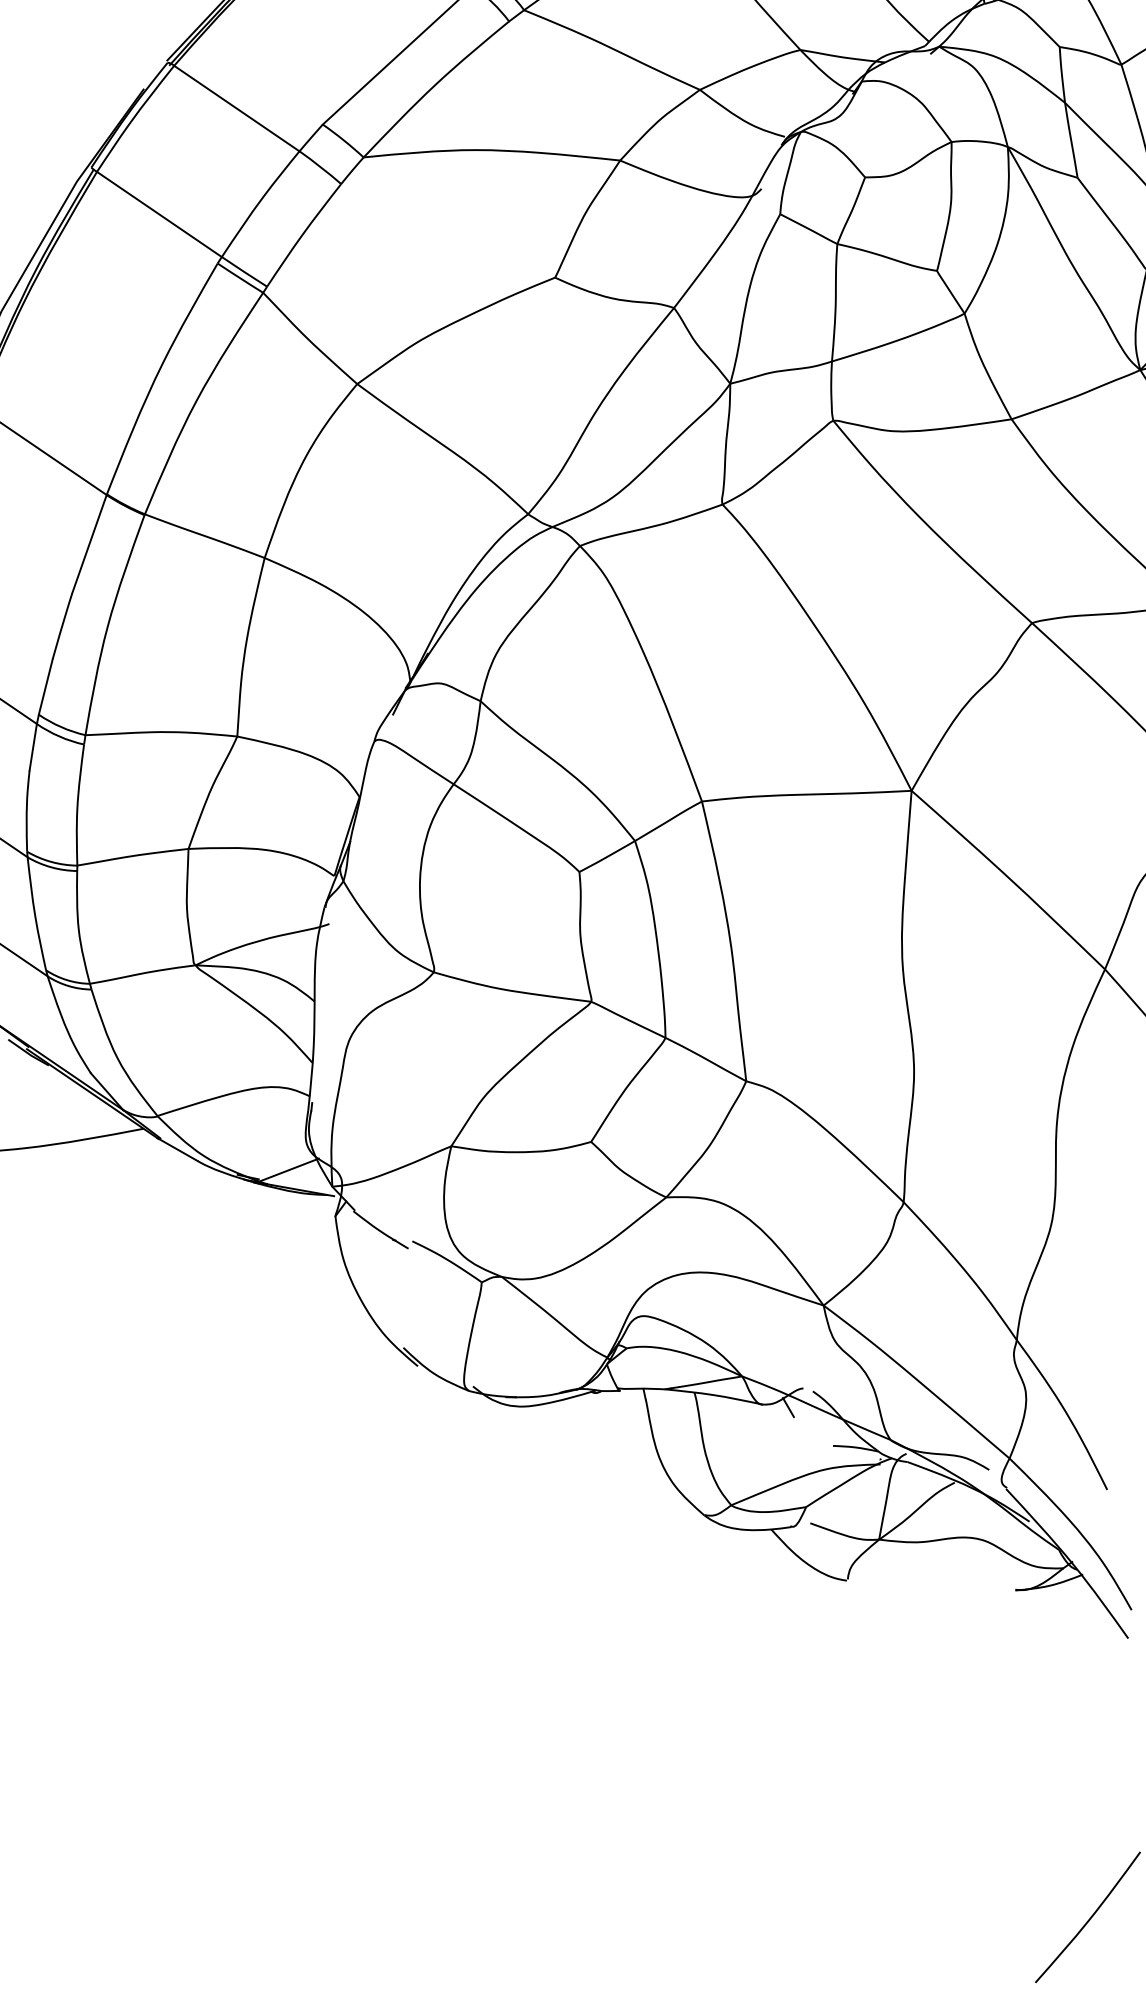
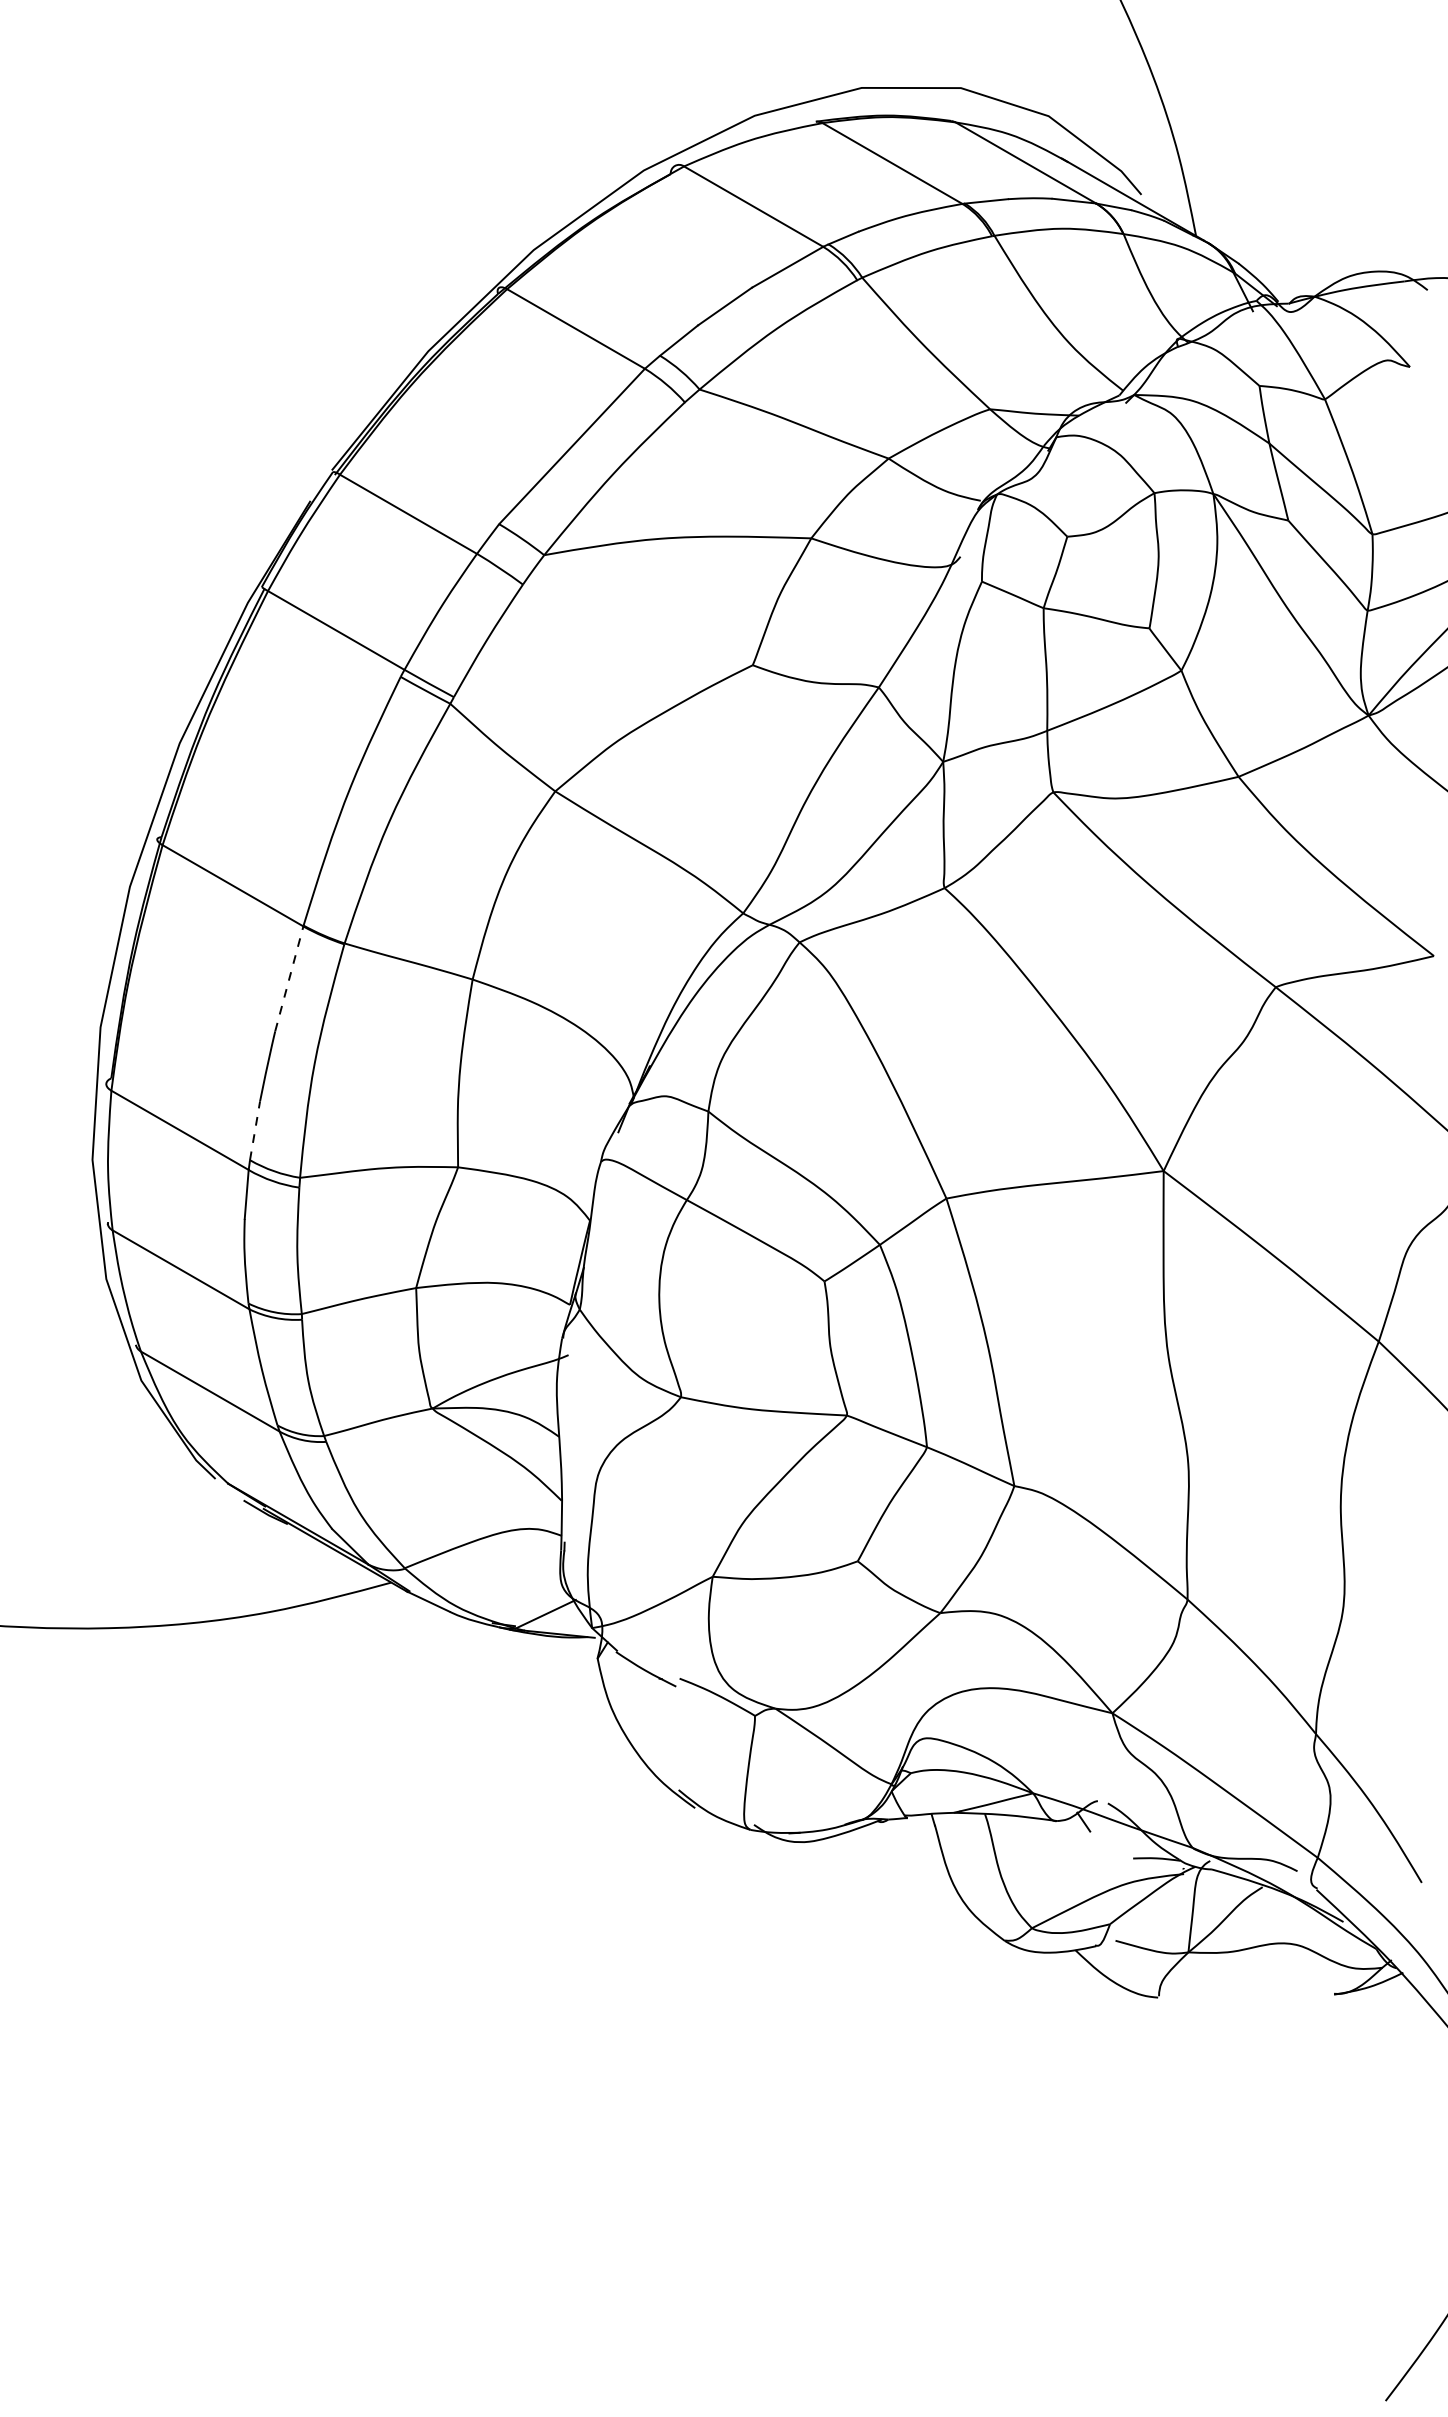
line: (89, 543) -> (289, 978), solid -> dashed
line: (46, 686) -> (255, 1130), solid -> dashed

